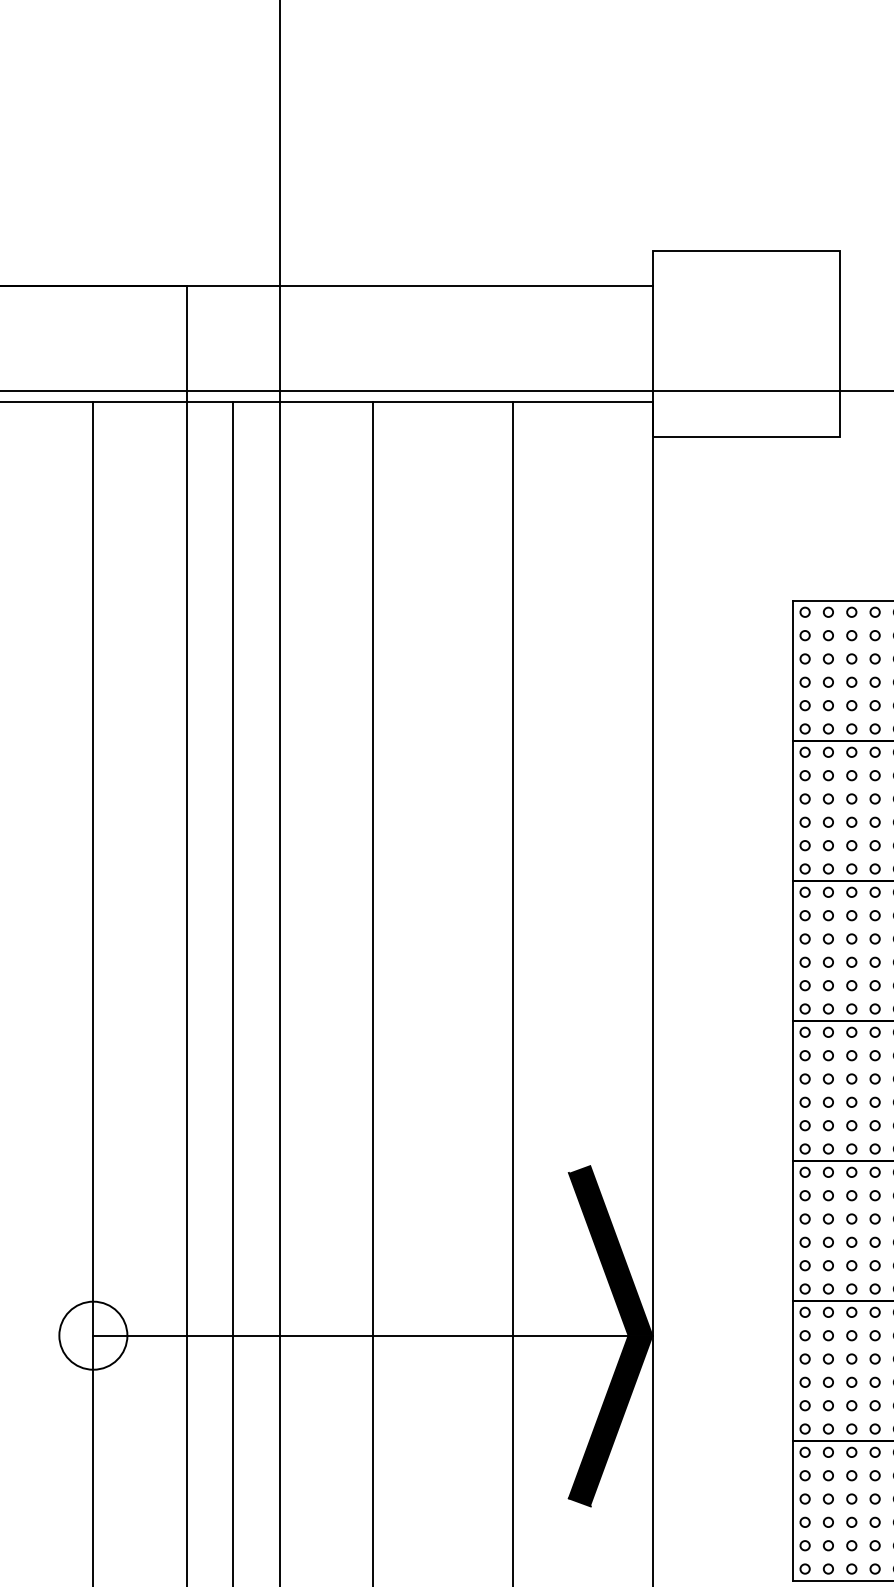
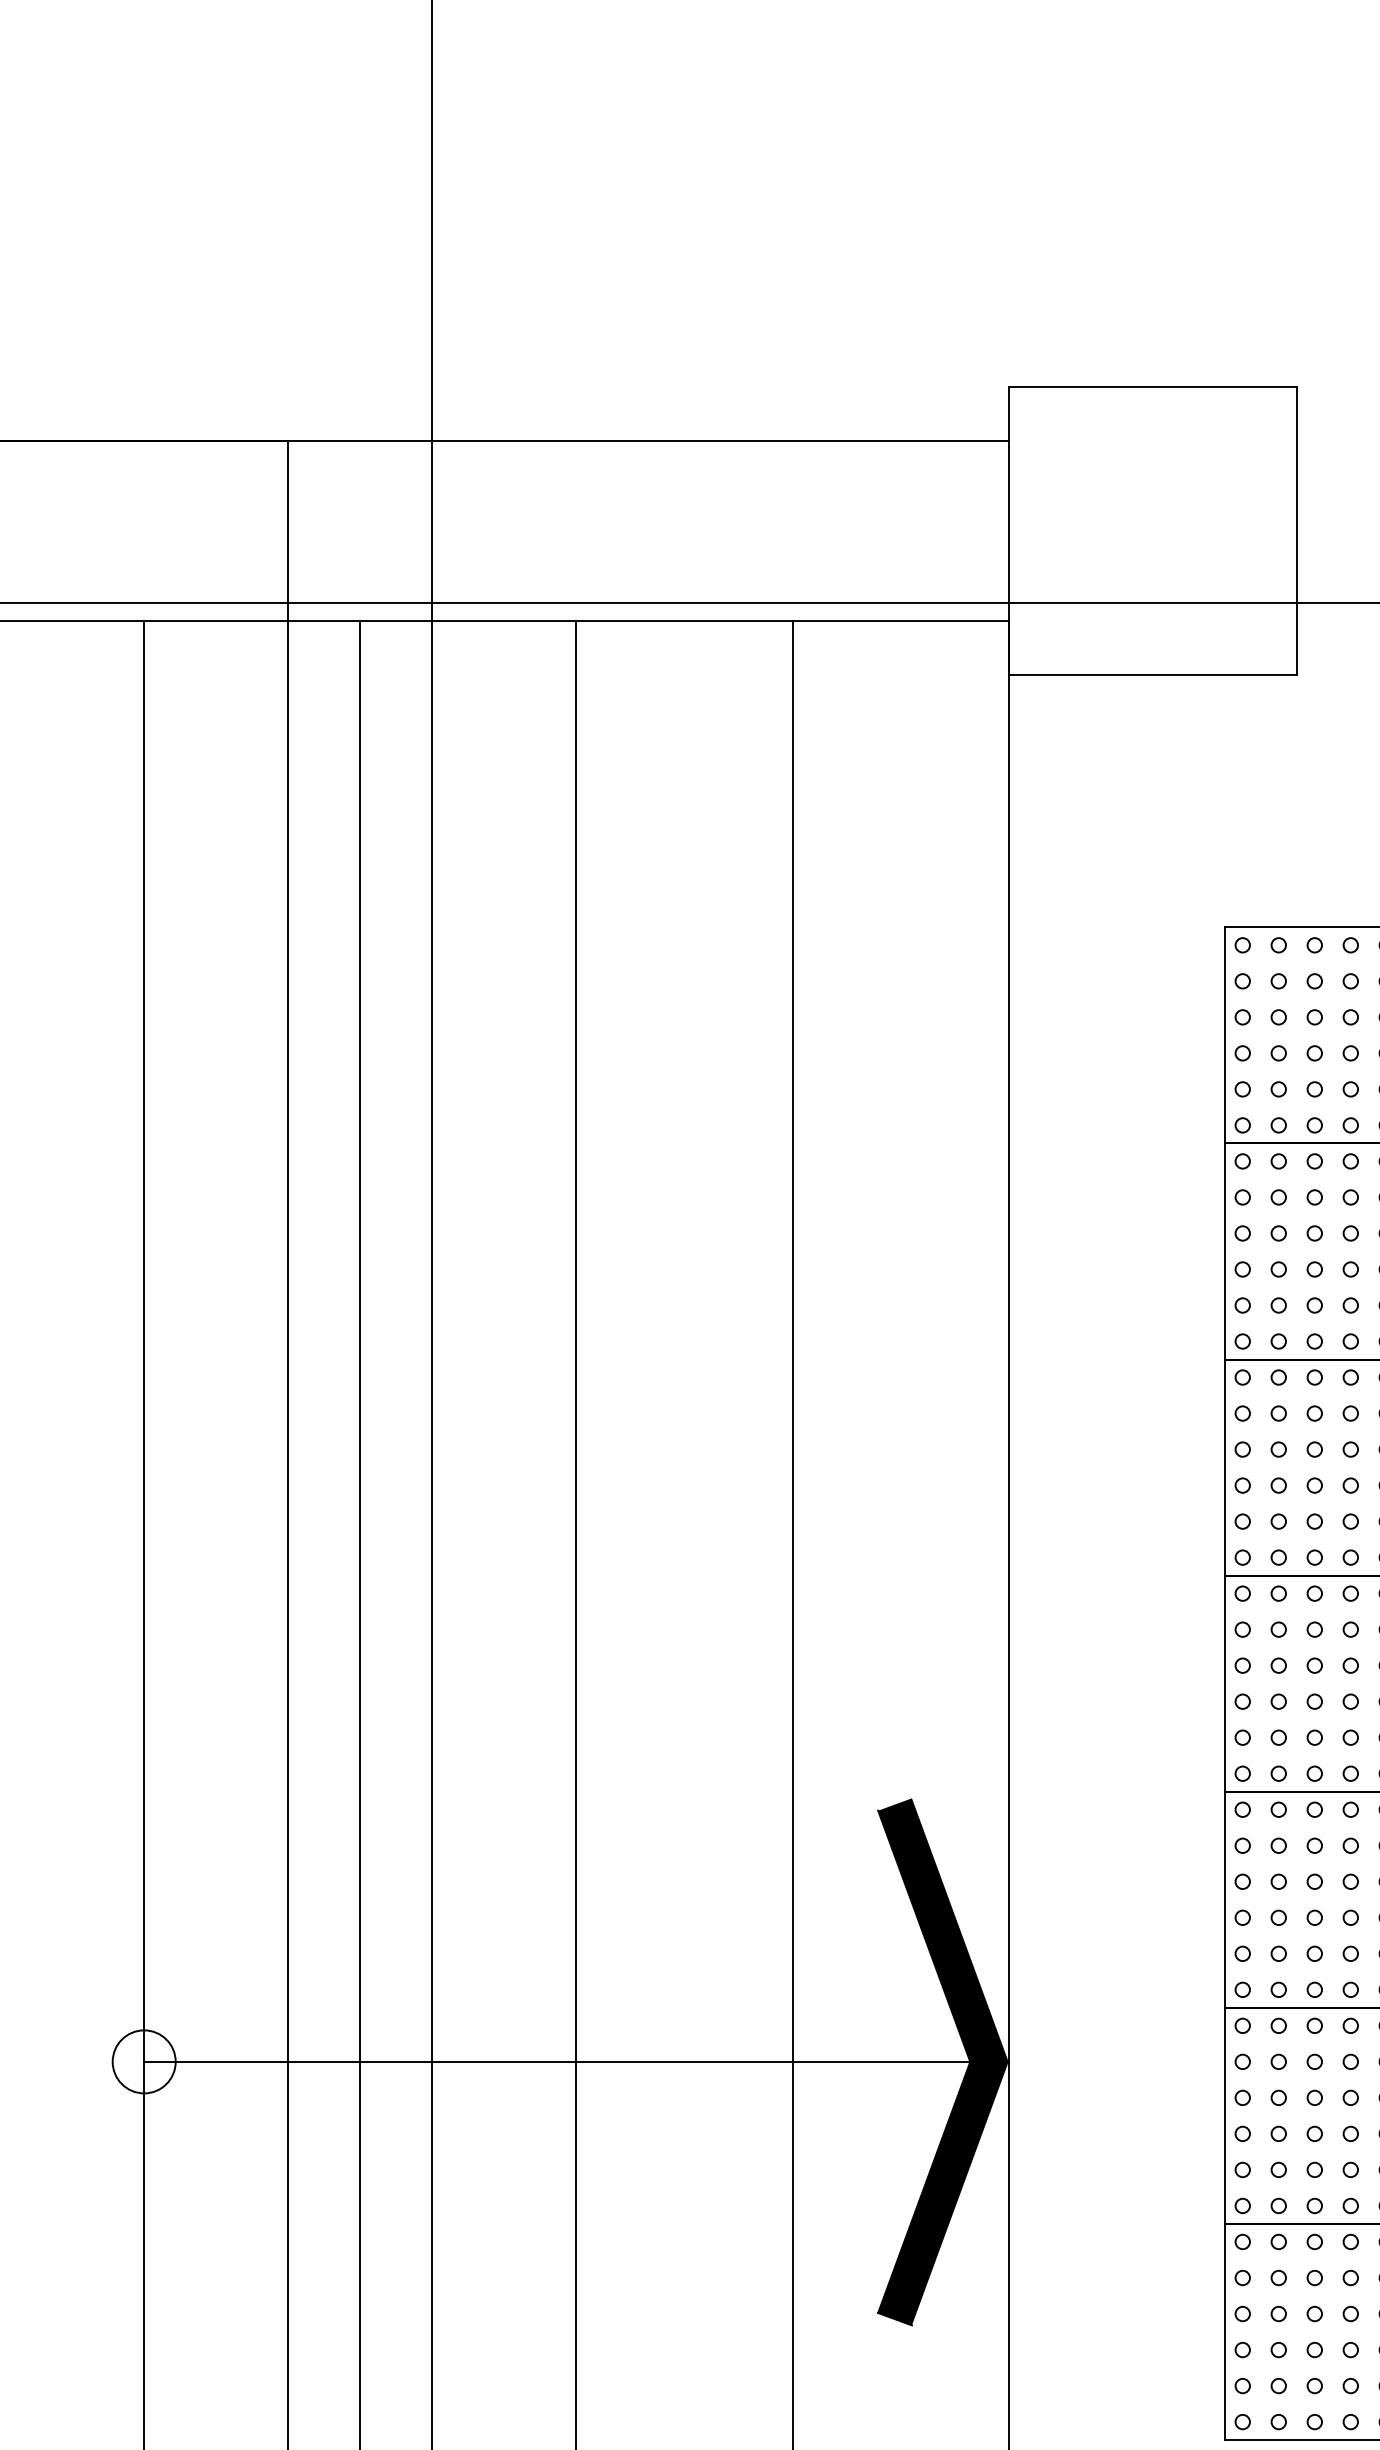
circle: (93, 1335) -> (144, 2061), size x0.6

